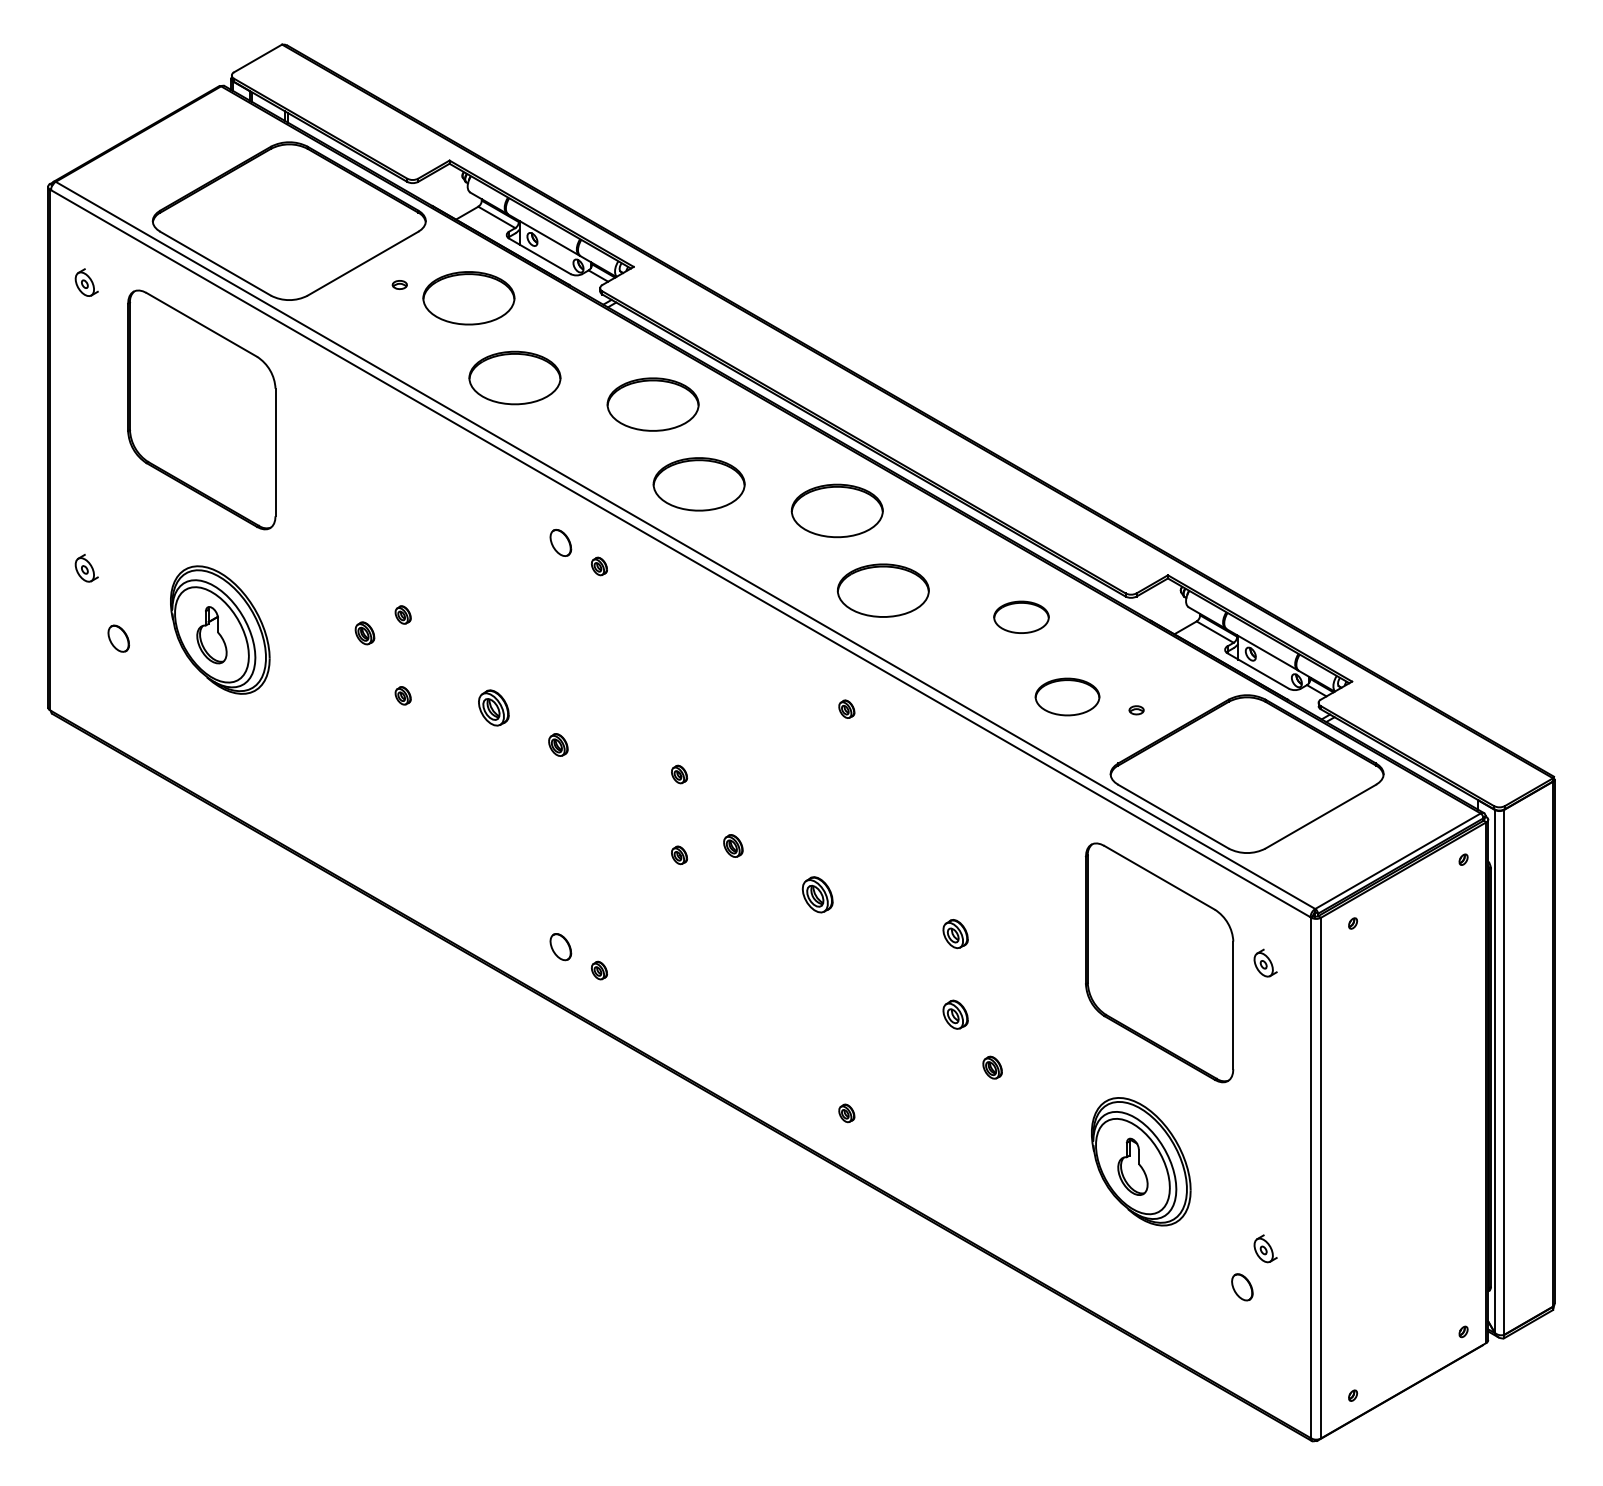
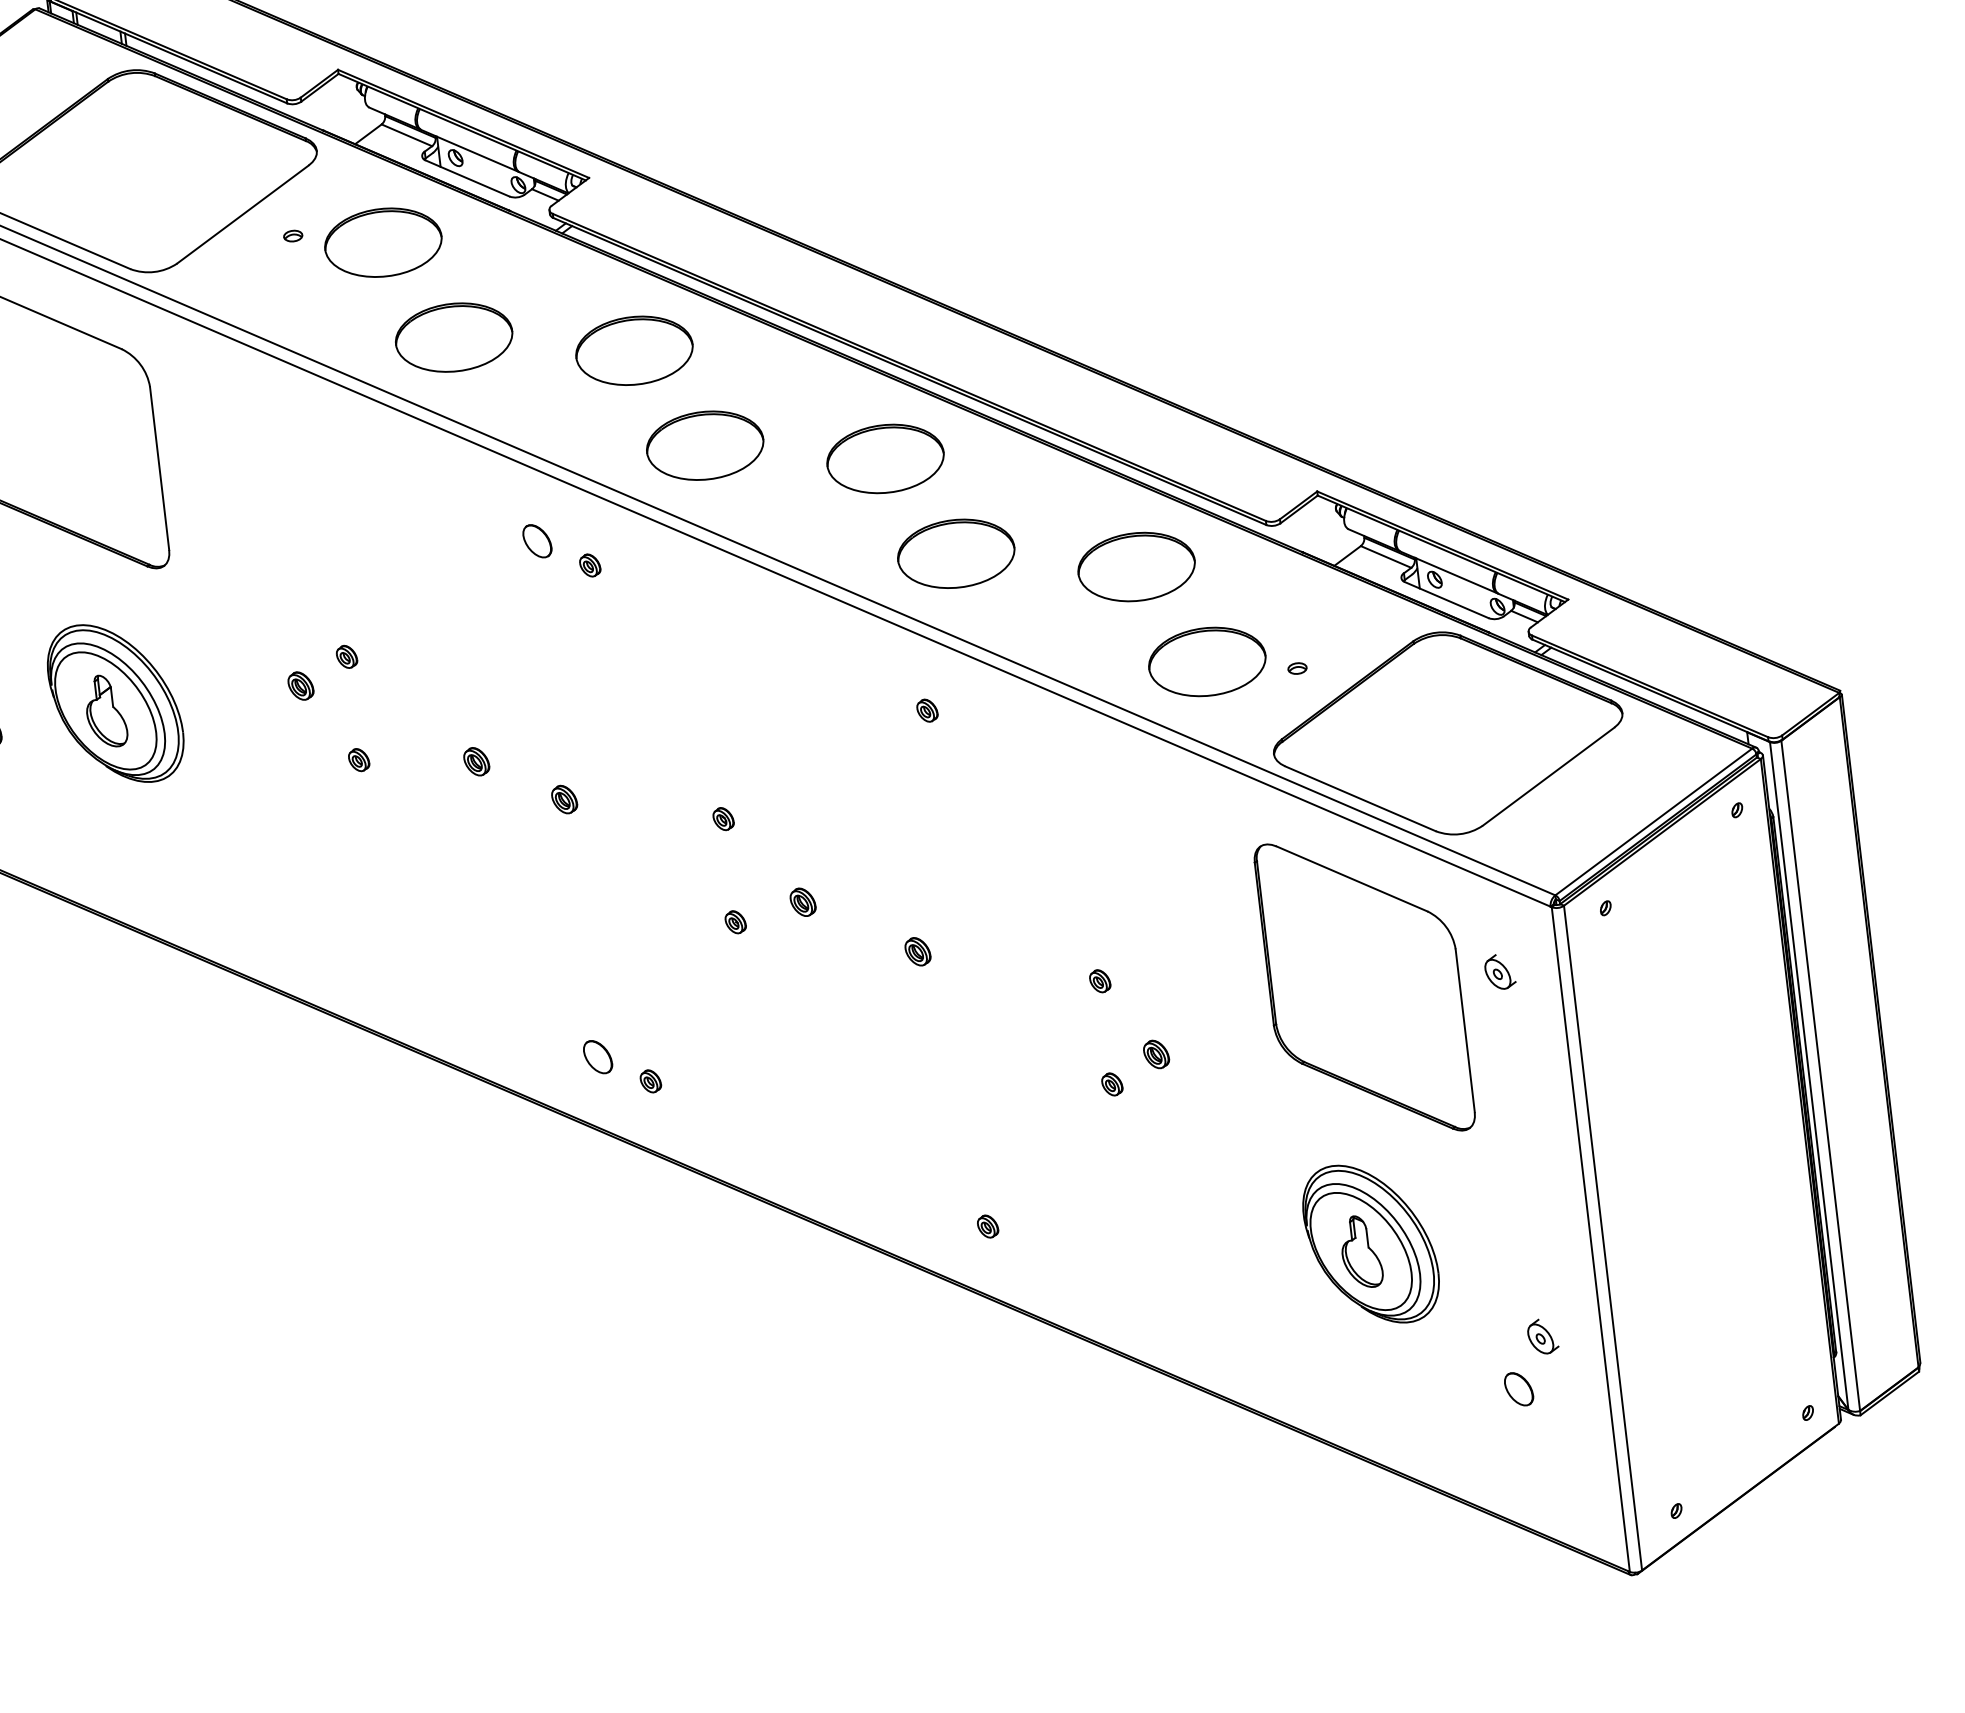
part: (1021, 617) -> (1136, 567), size x1.67
part: (1067, 696) -> (1207, 661), size x1.43
part: (493, 707) -> (476, 761), size x0.62
part: (817, 894) -> (917, 951), size x0.62
part: (955, 933) -> (1099, 980), size x0.62
part: (955, 1014) -> (1111, 1084), size x0.62
part: (992, 1067) -> (1156, 1054), moved

